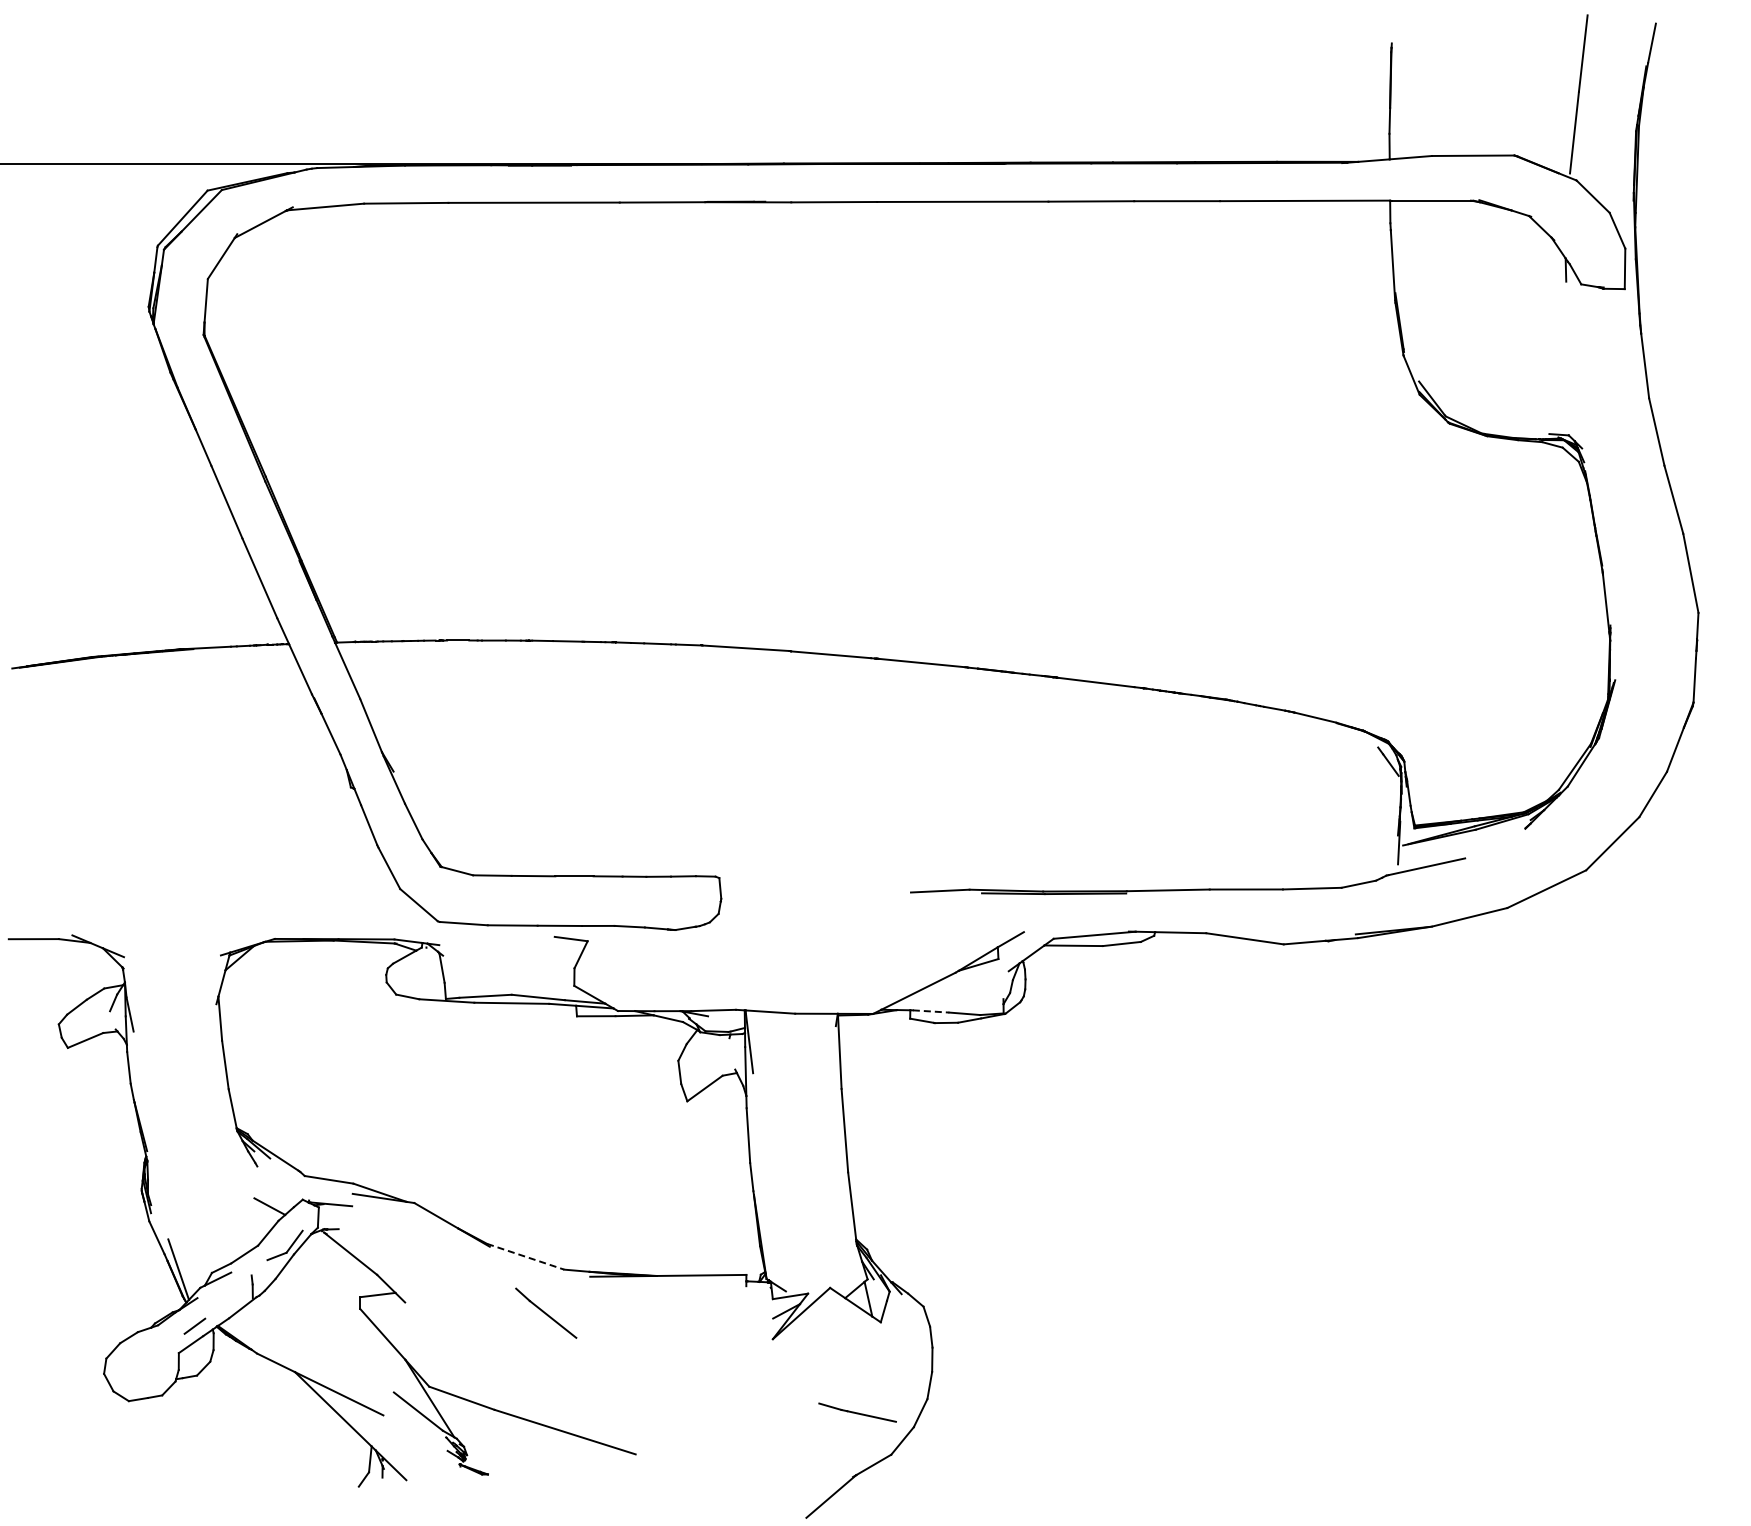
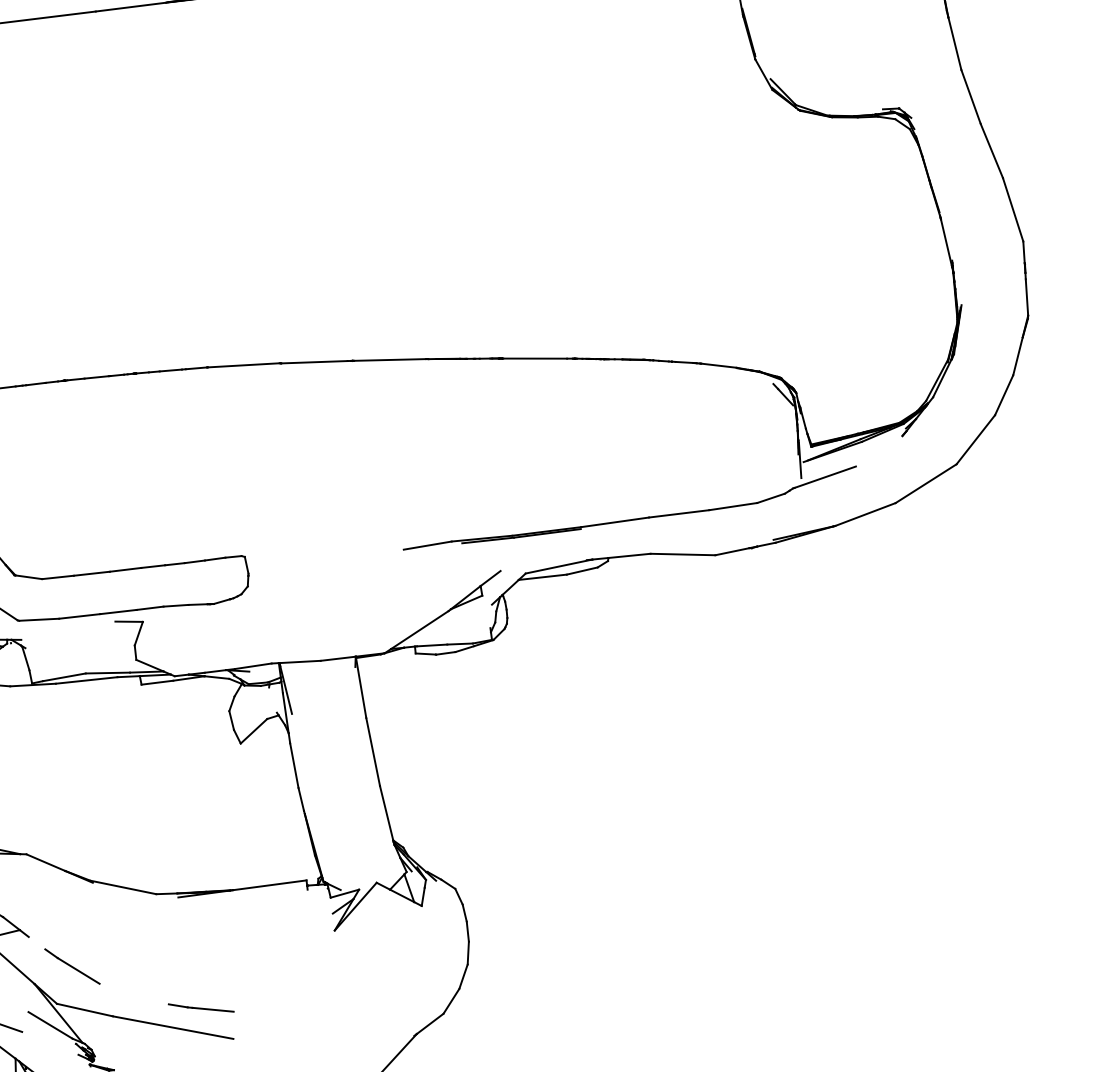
line: (931, 1011) -> (432, 645), dashed -> solid
line: (525, 1256) -> (123, 887), dashed -> solid
part: (546, 1312) -> (72, 965), moved
part: (857, 1412) -> (201, 1007), moved

